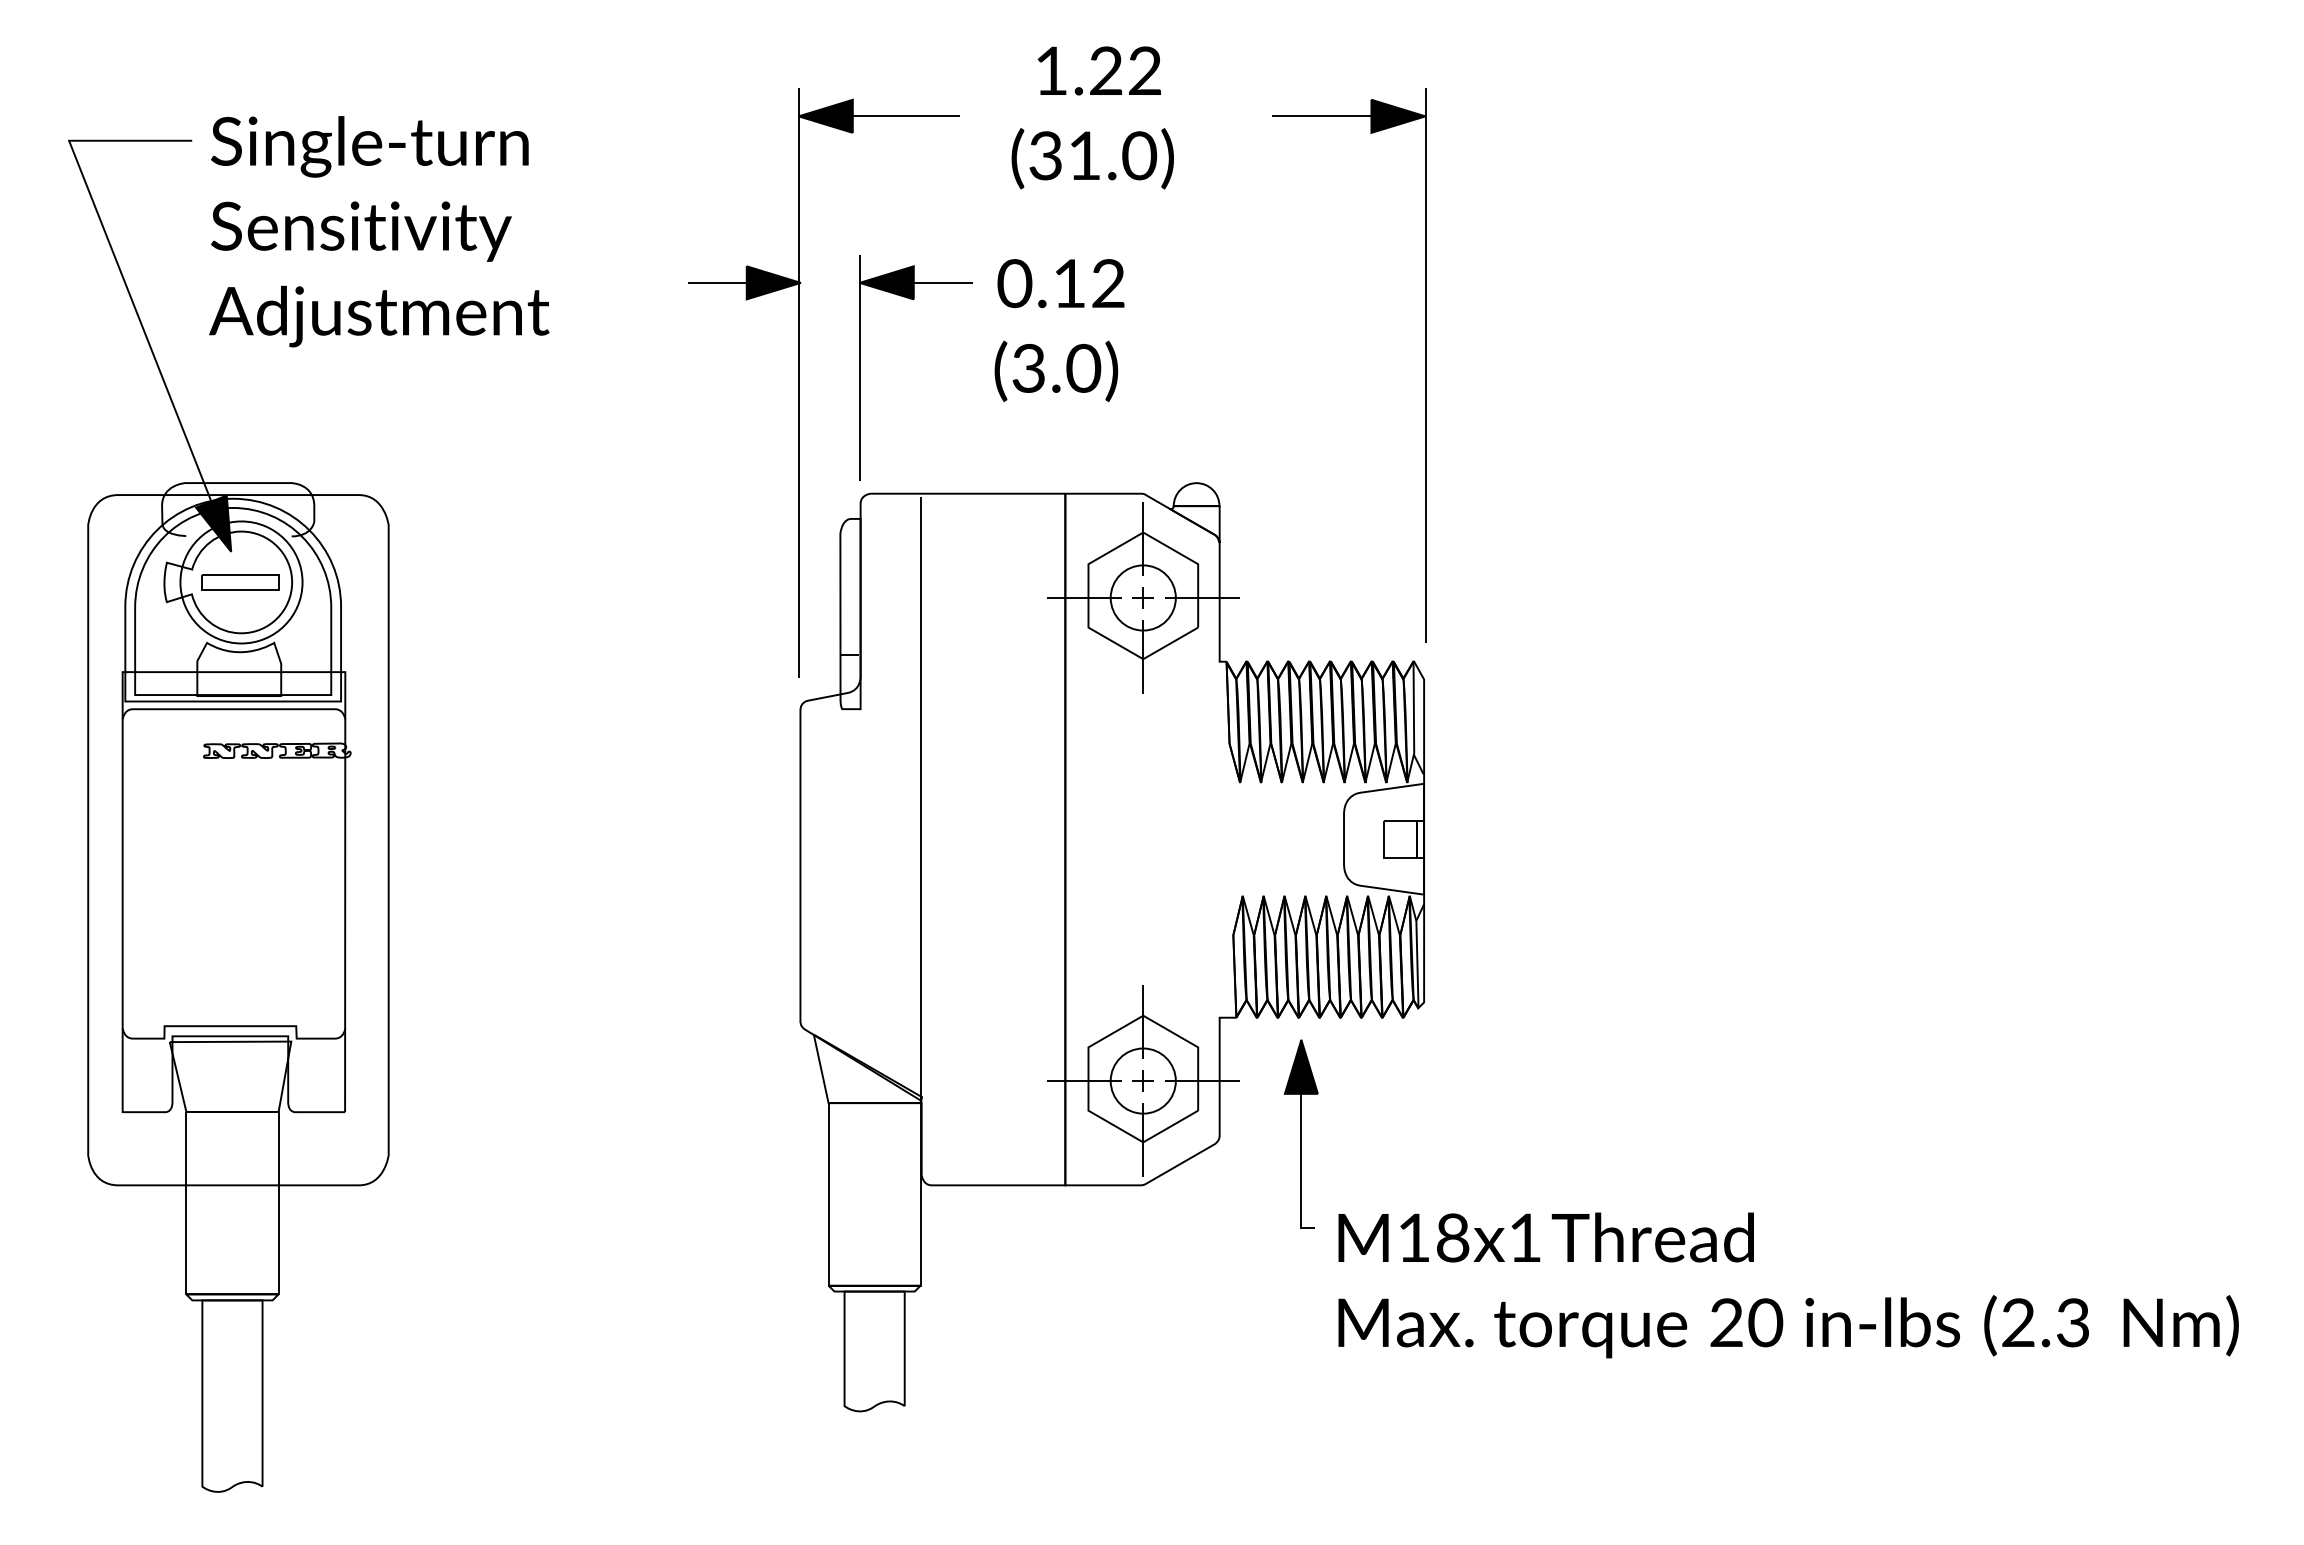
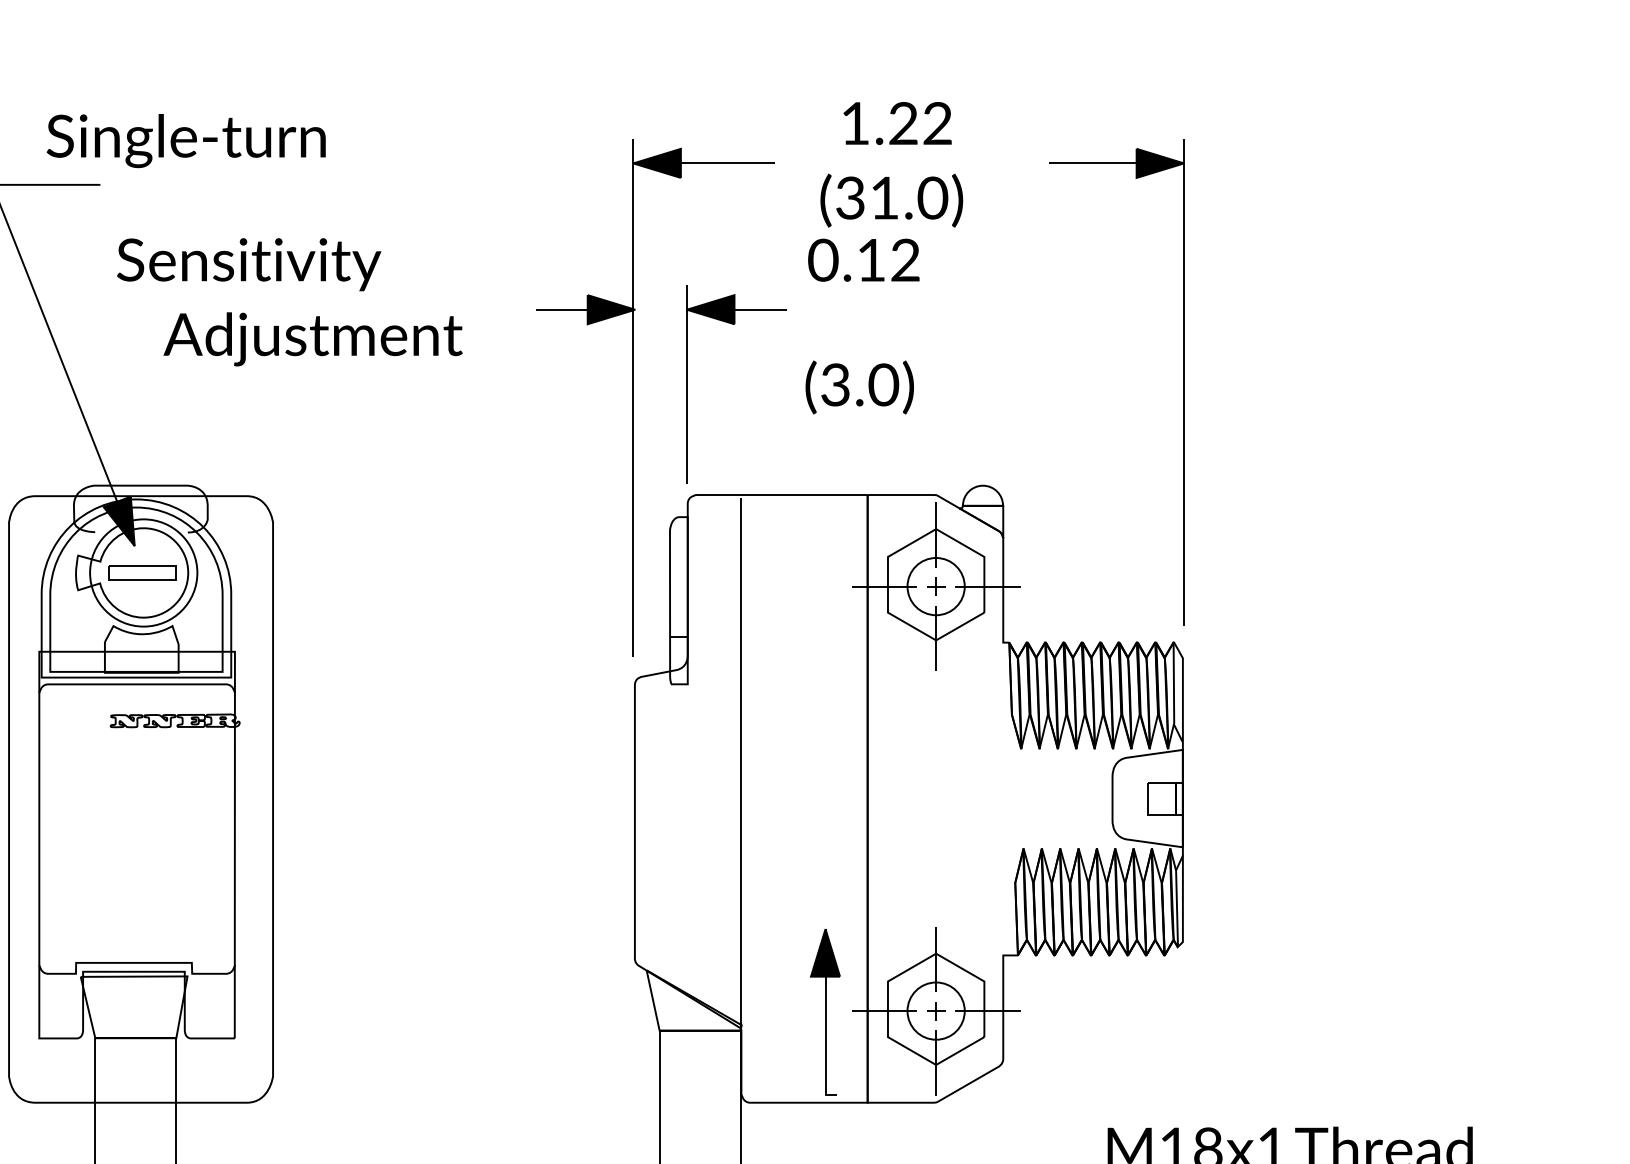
text: (369, 146) -> (185, 140), moved
text: (1060, 283) -> (863, 260), moved
text: (379, 316) -> (313, 339), moved
part: (1300, 1133) -> (824, 1011), moved

